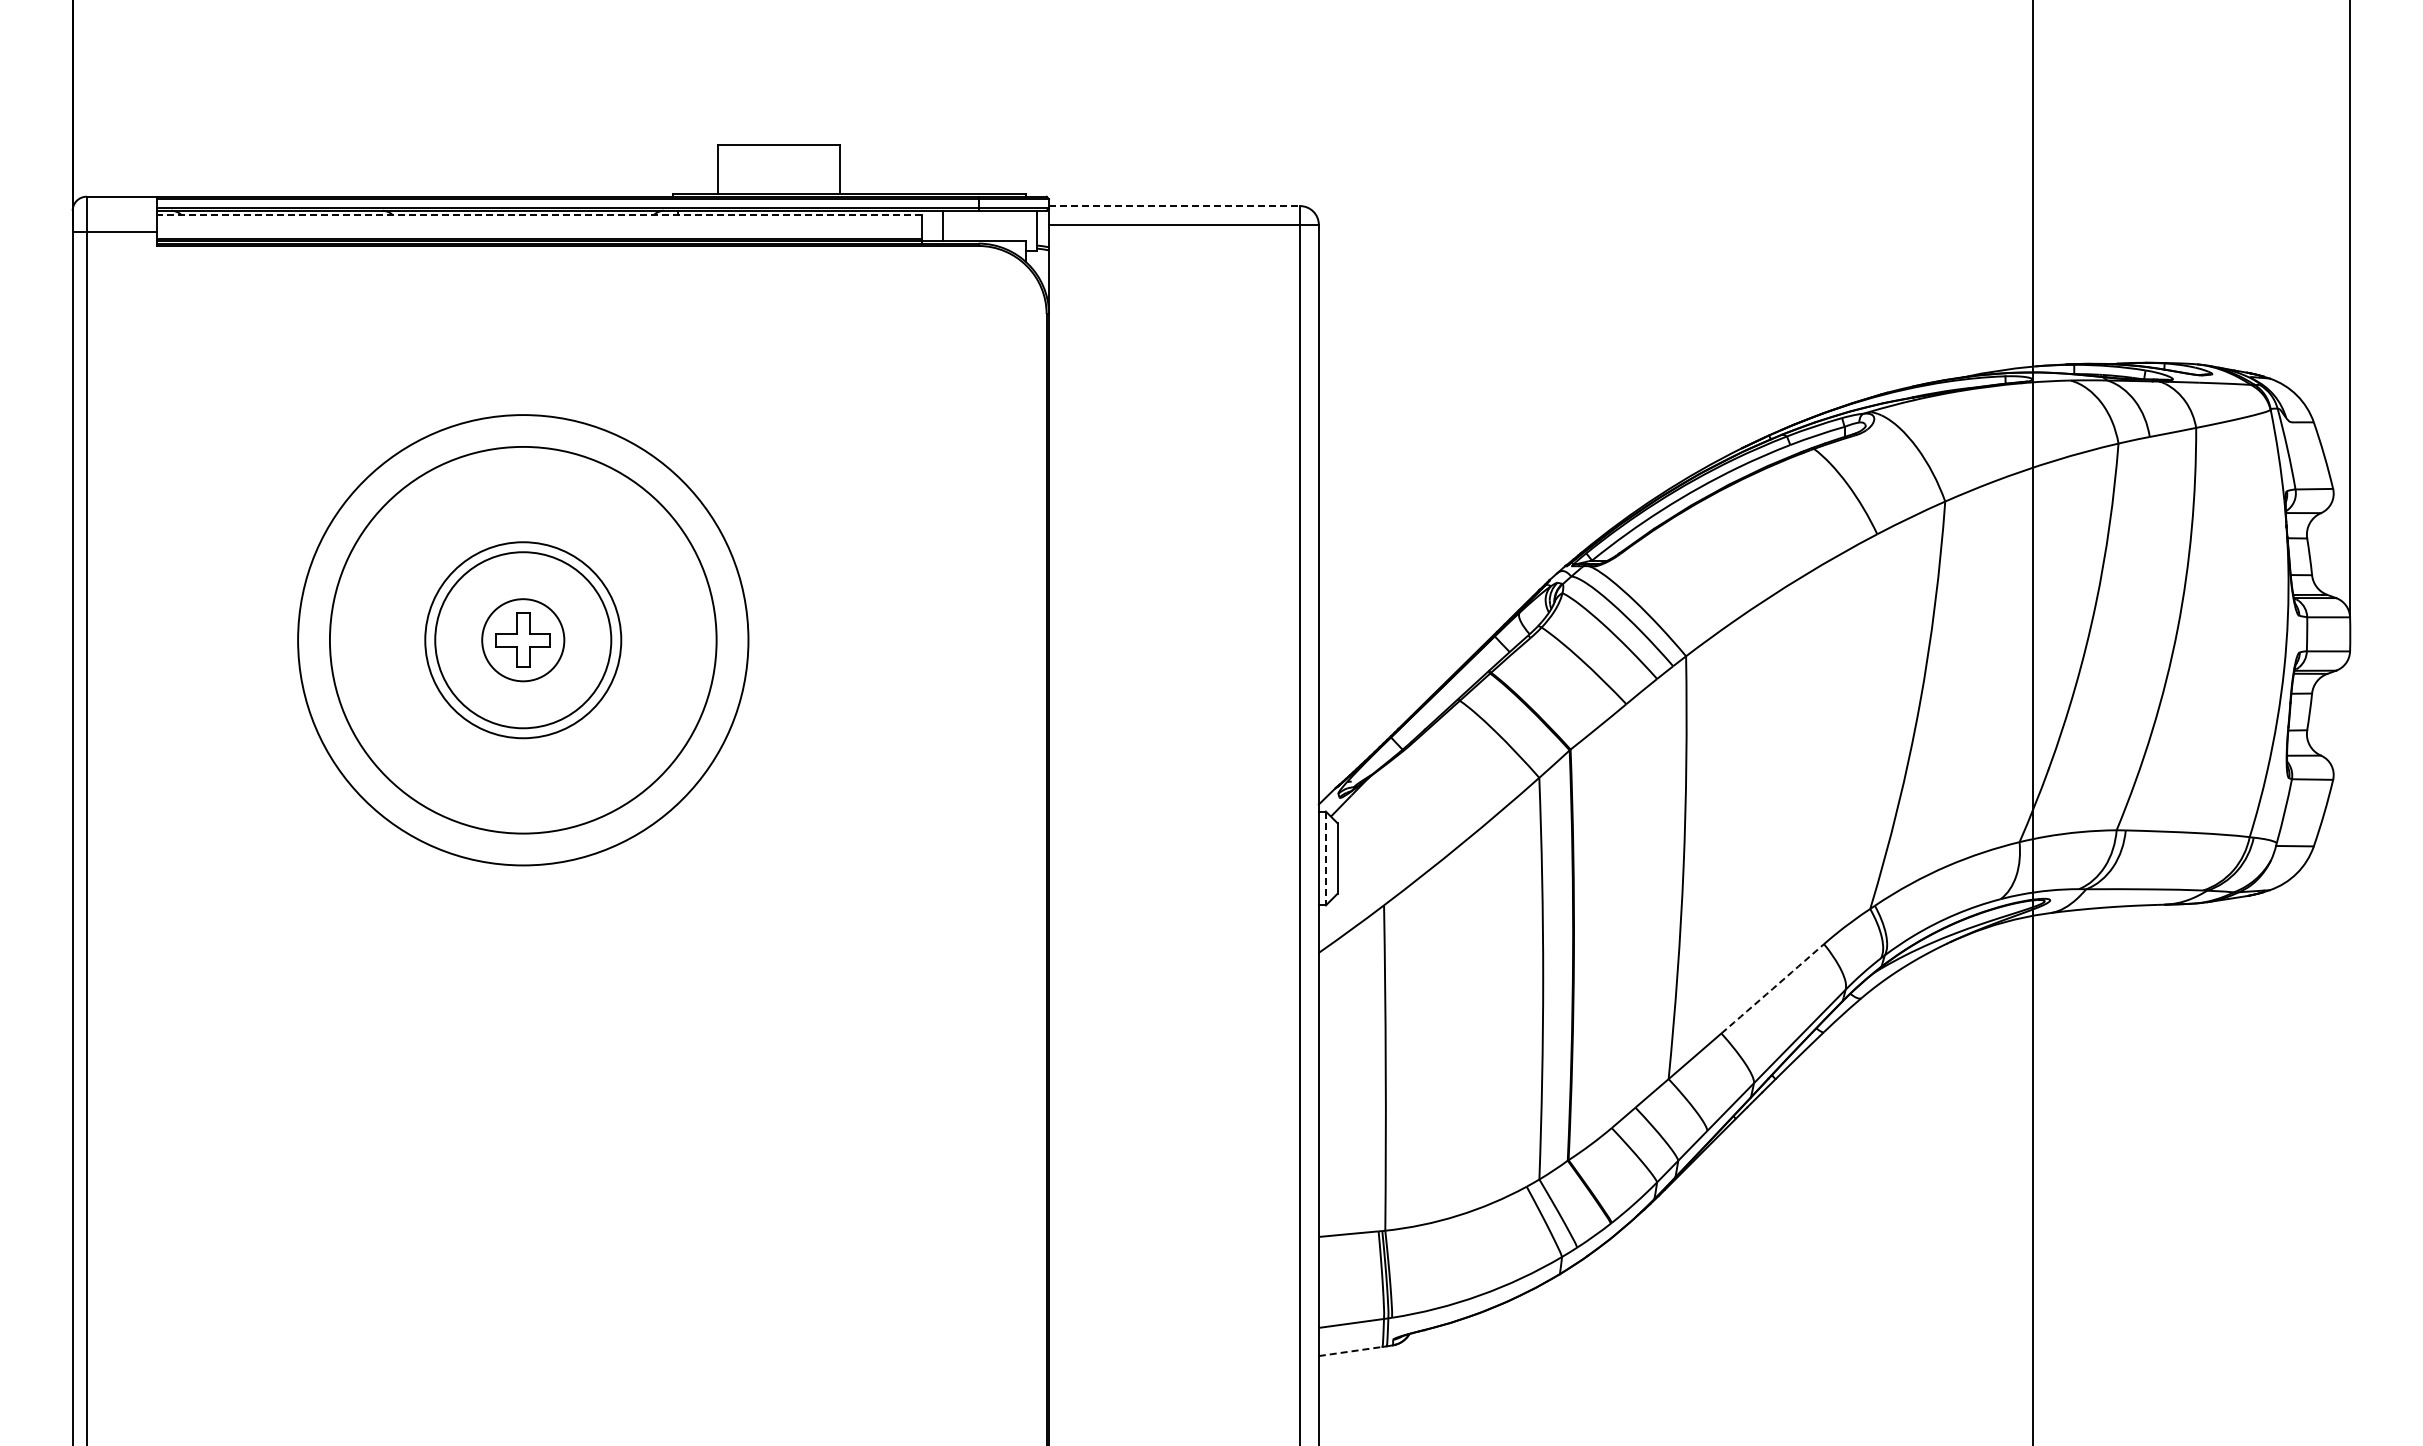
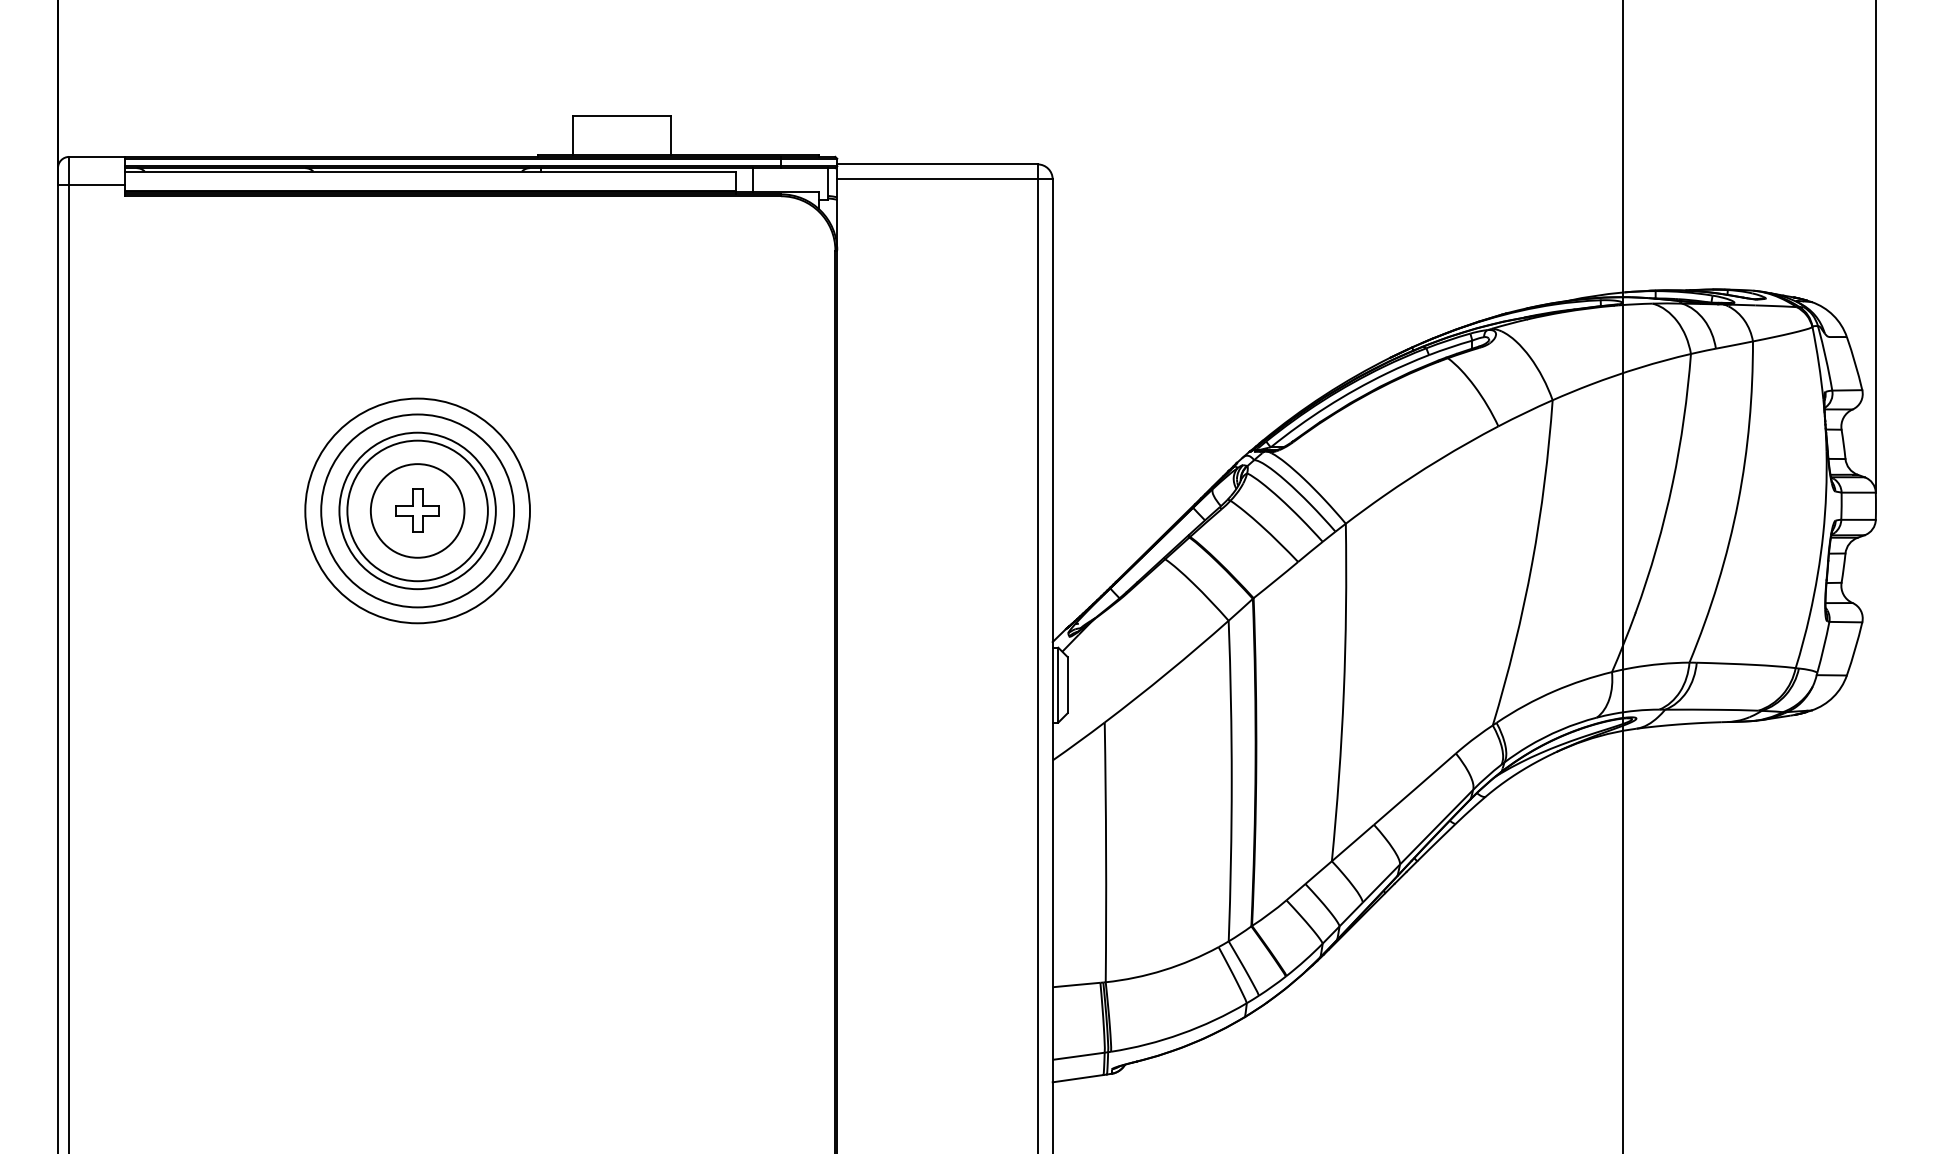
line: (1174, 206) -> (937, 164), dashed -> solid
line: (539, 215) -> (430, 171), dashed -> solid
circle: (522, 639) -> (417, 510), size x1.43
circle: (523, 640) -> (417, 511), size x0.62
circle: (523, 640) -> (417, 511), size x0.62
line: (1325, 858) -> (1057, 685), dashed -> solid
arc: (1772, 988) -> (1414, 788), dashed -> solid
line: (1351, 1351) -> (1078, 1078), dashed -> solid

